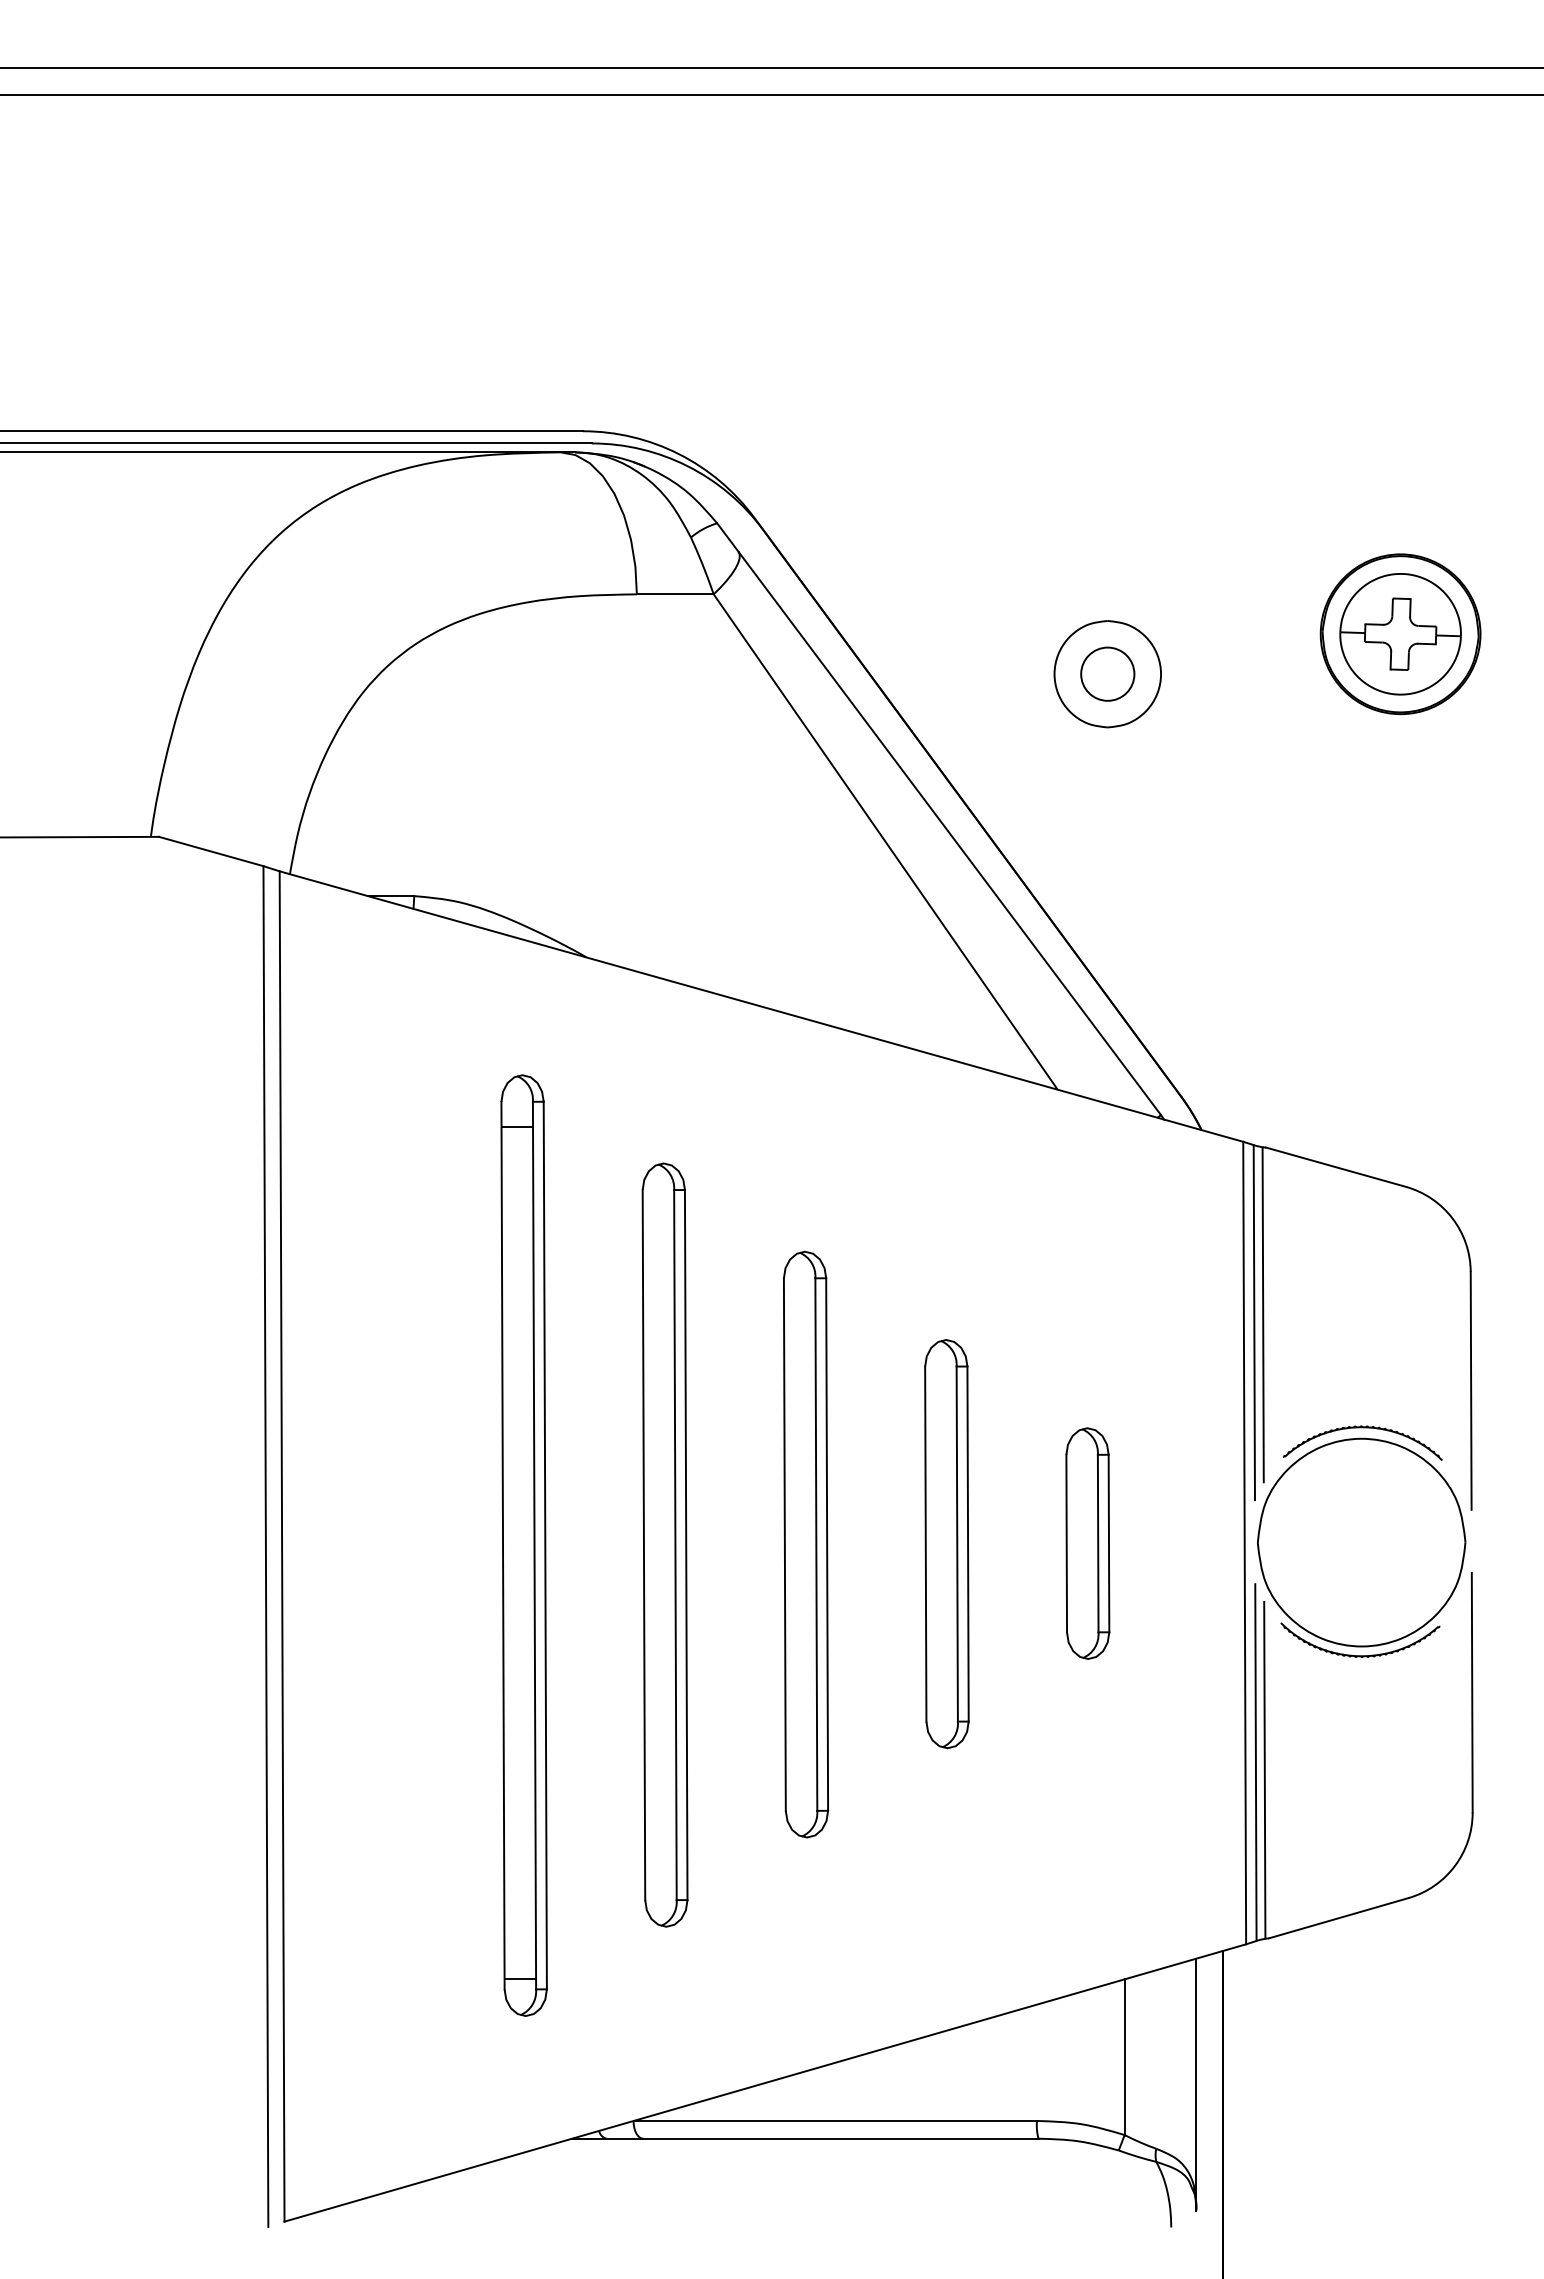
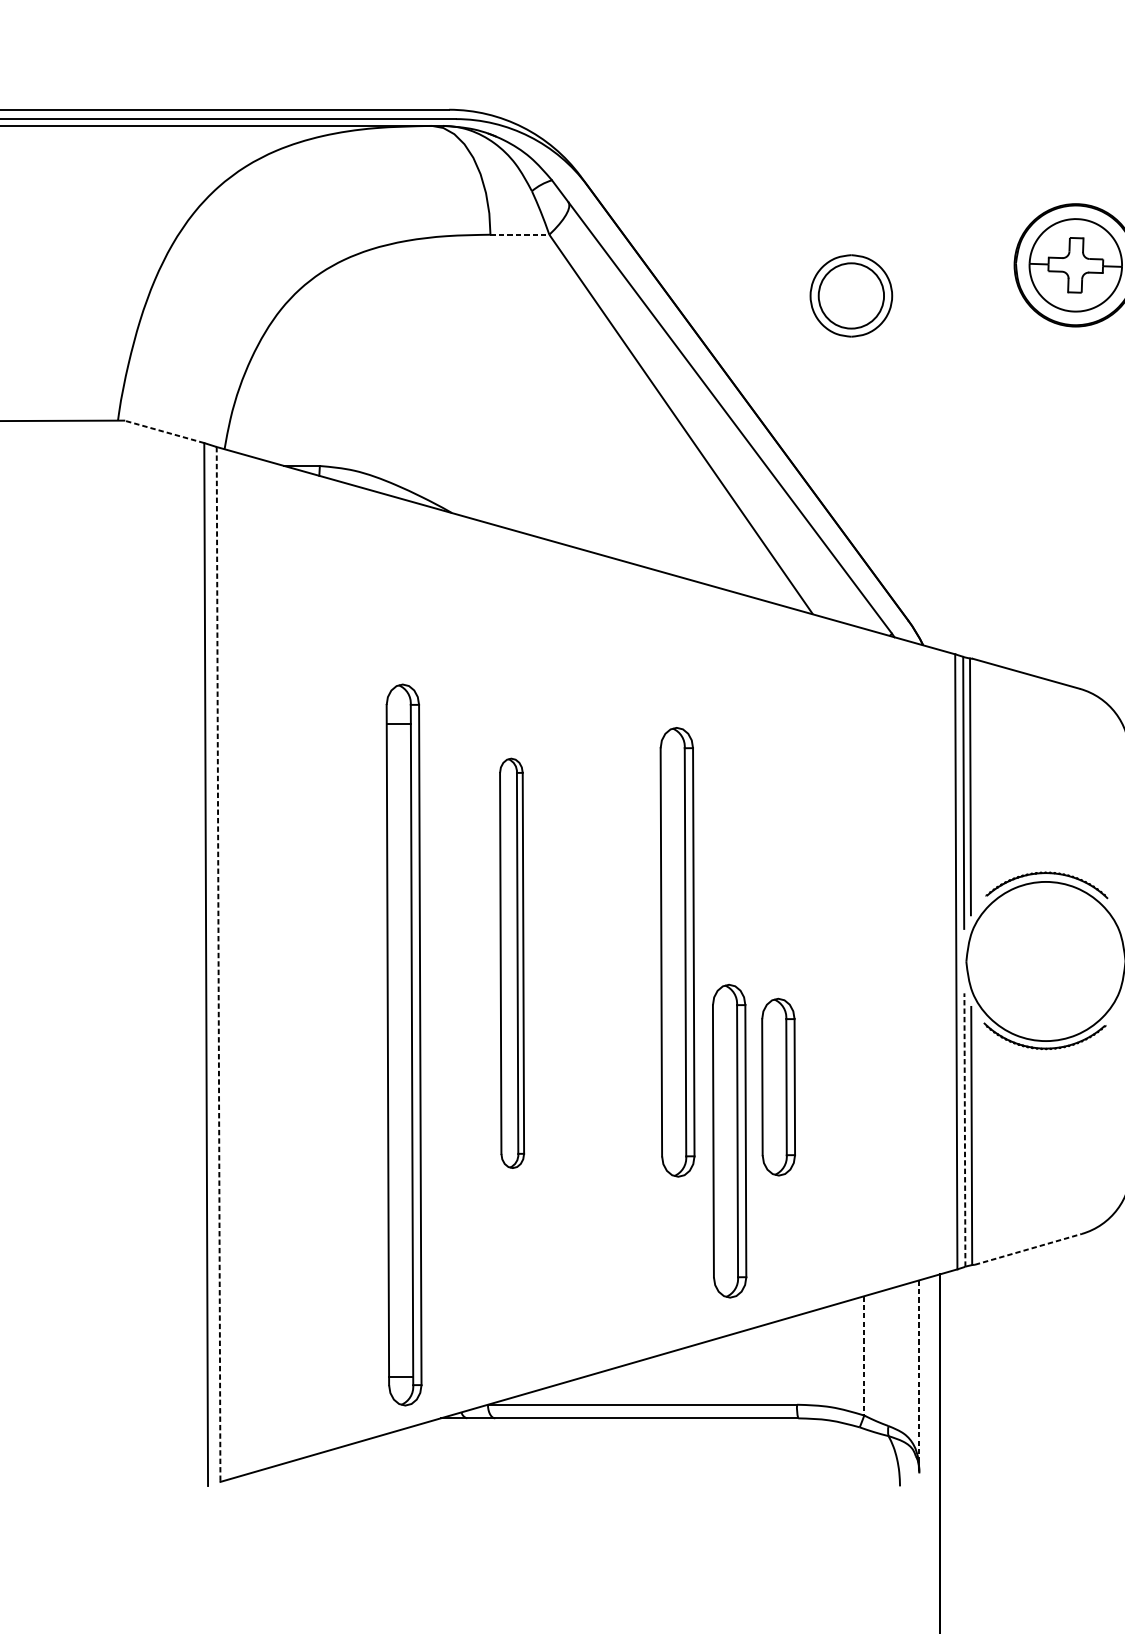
line: (675, 594) -> (520, 234), solid -> dashed
circle: (1107, 673) -> (851, 295), size x1.6
line: (210, 851) -> (163, 431), solid -> dashed
part: (1087, 1543) -> (778, 1087), moved
part: (664, 1544) -> (511, 962), size x0.7
part: (806, 1544) -> (677, 952), moved
part: (946, 1544) -> (729, 1141), moved
part: (523, 1545) -> (403, 1044), moved
line: (282, 1547) -> (218, 965), solid -> dashed
line: (1255, 1762) -> (964, 1130), solid -> dashed
line: (1338, 1918) -> (1028, 1249), solid -> dashed
line: (1124, 2057) -> (864, 1356), solid -> dashed
line: (1196, 2084) -> (919, 1376), solid -> dashed

